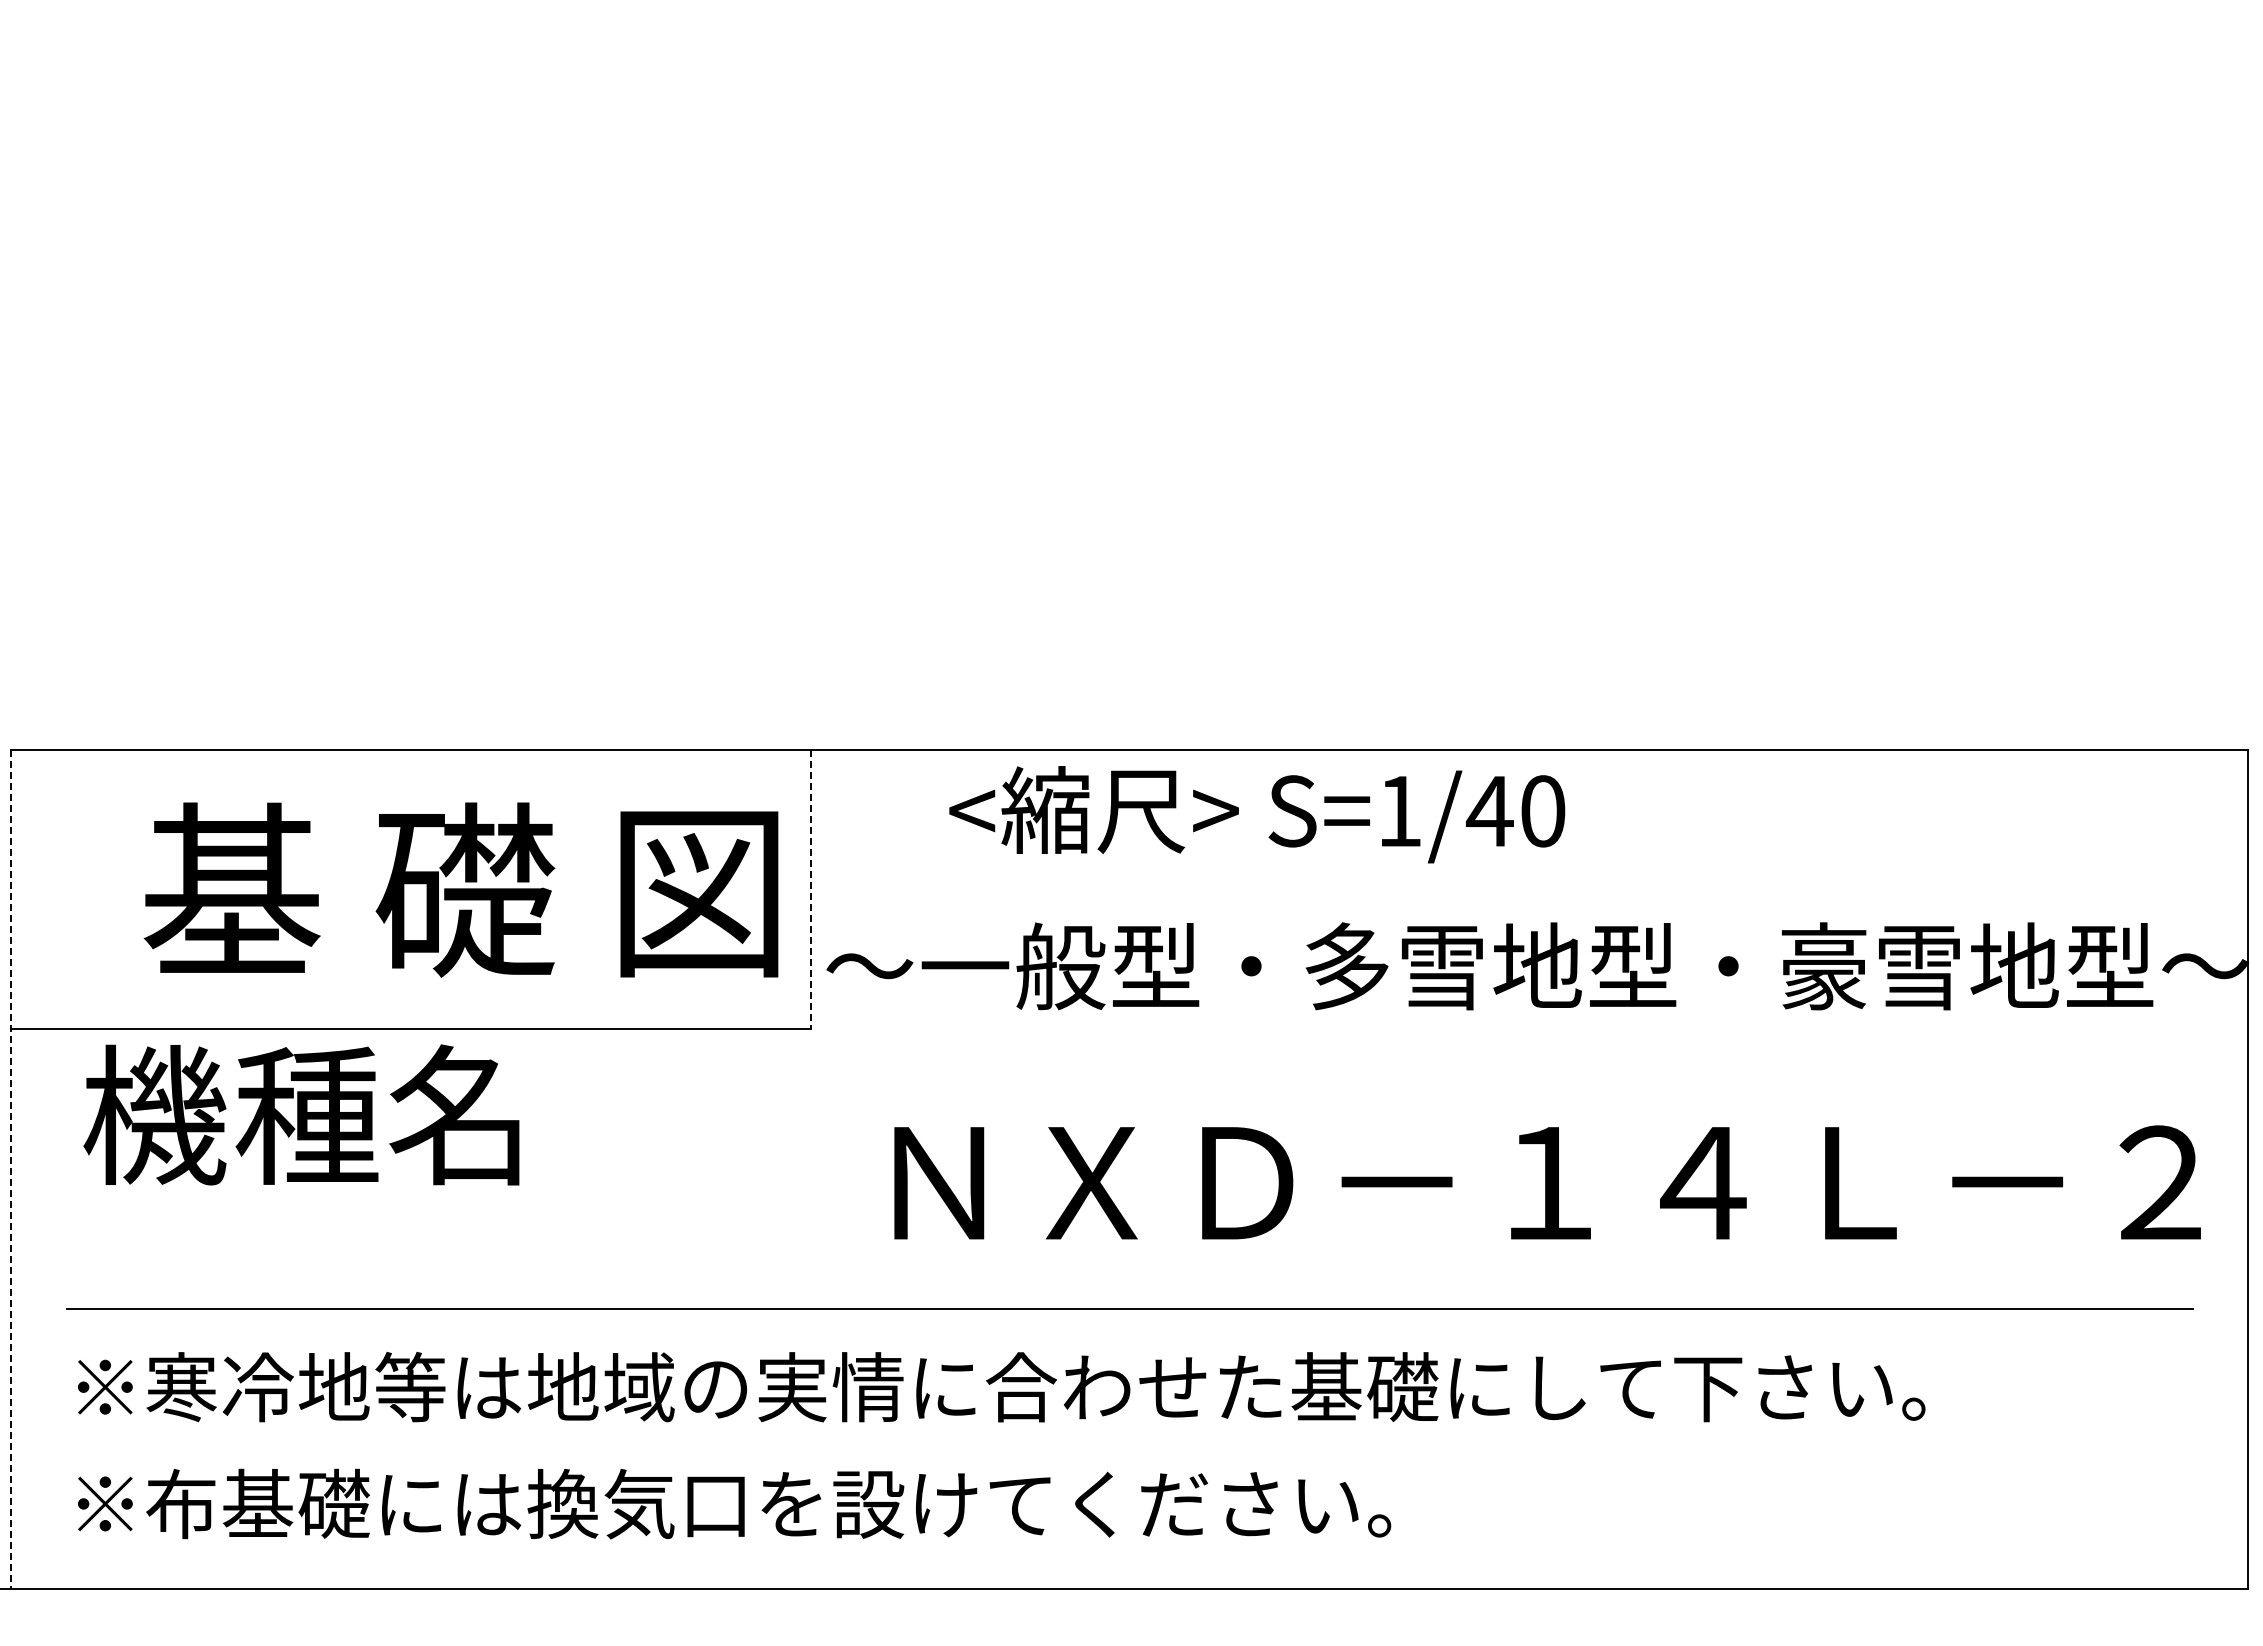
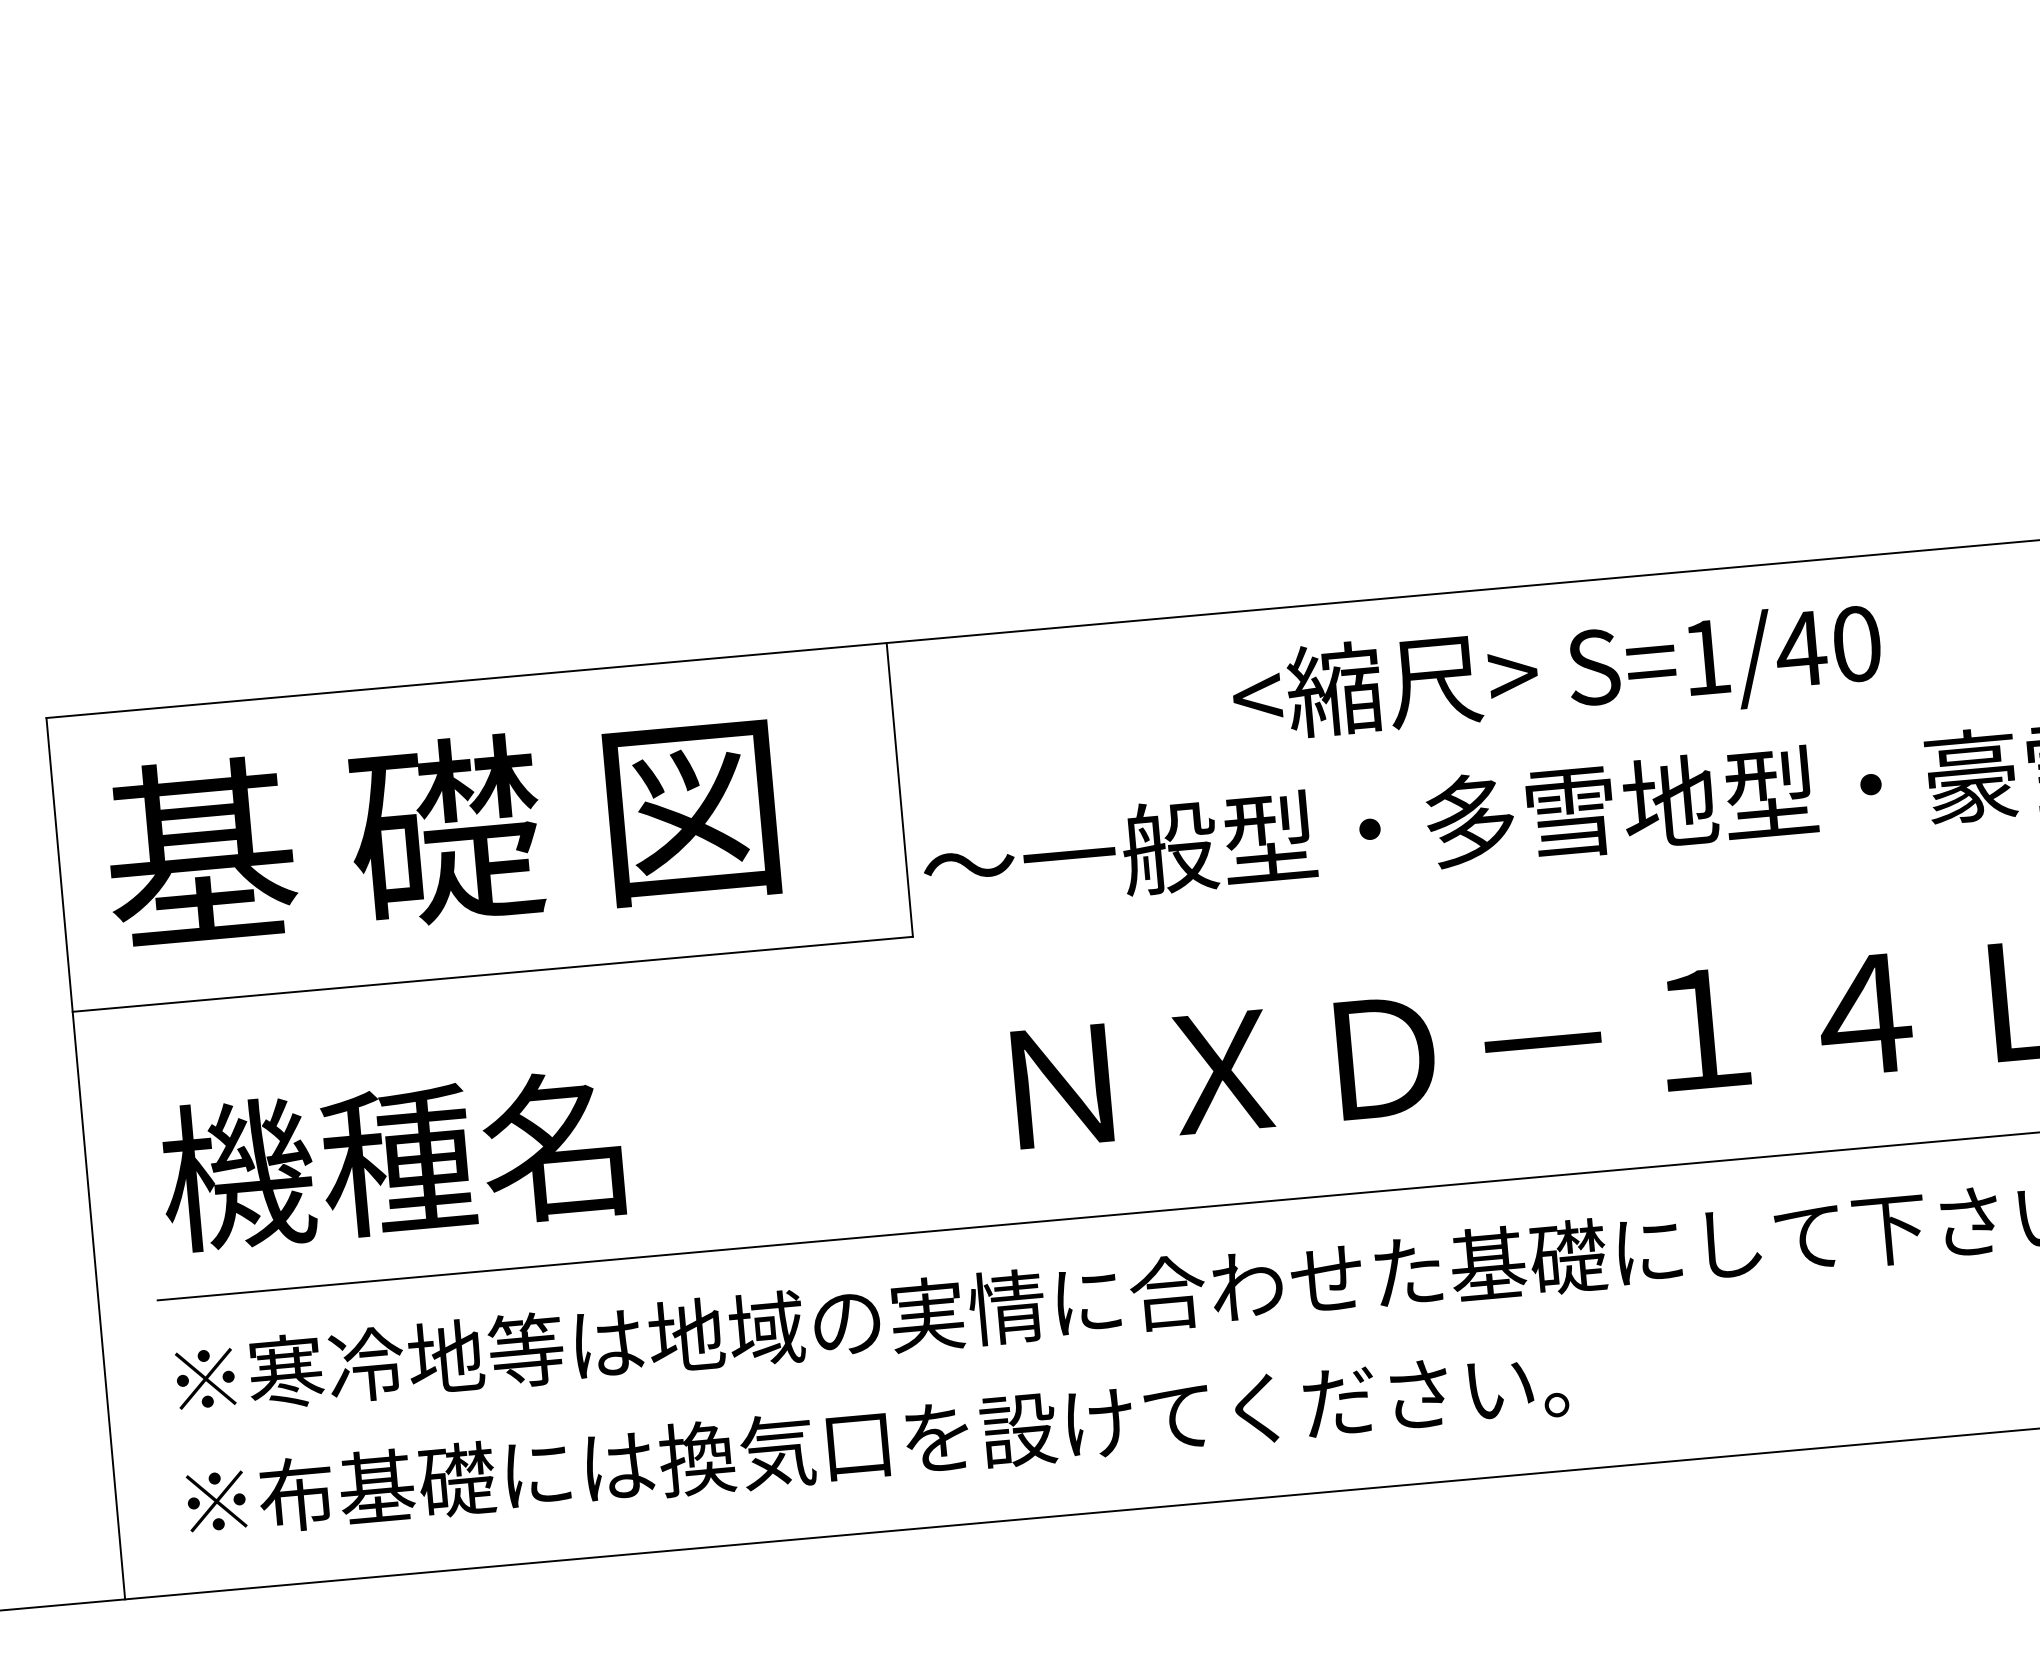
text: (1257, 814) -> (1557, 674), moved
text: (460, 889) -> (440, 830), moved
line: (810, 889) -> (899, 790), dashed -> solid
text: (301, 1114) -> (391, 1160), moved
line: (10, 1169) -> (85, 1159), dashed -> solid

